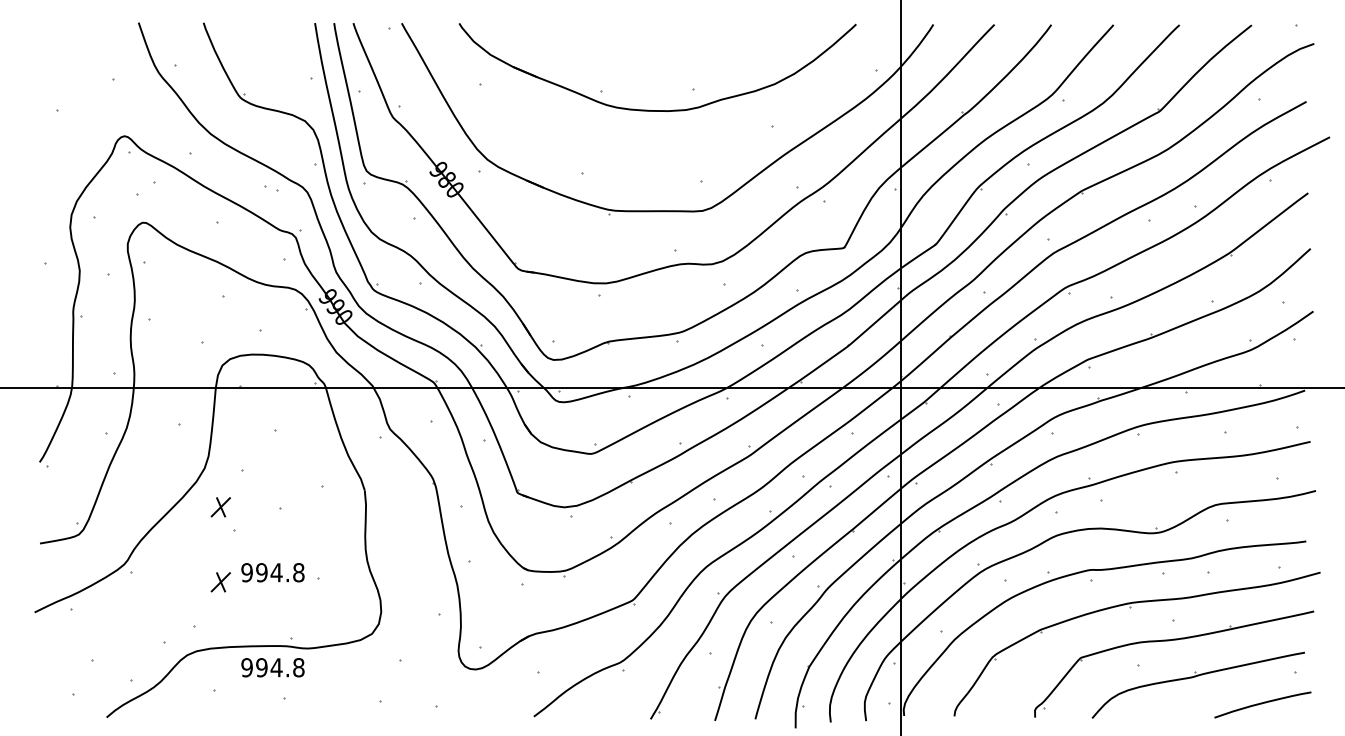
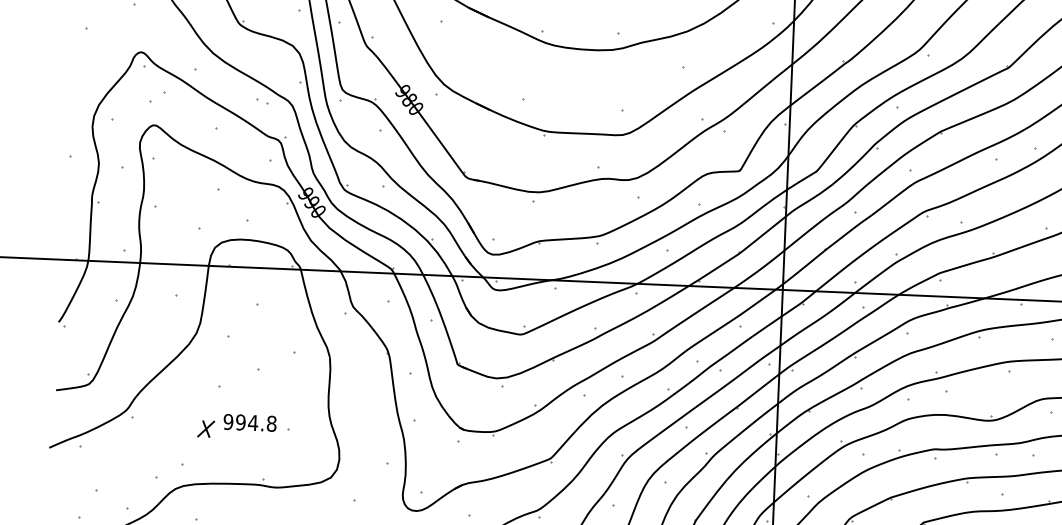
part: (220, 507) -> (208, 366), removed
part: (272, 667) -> (246, 502), removed

